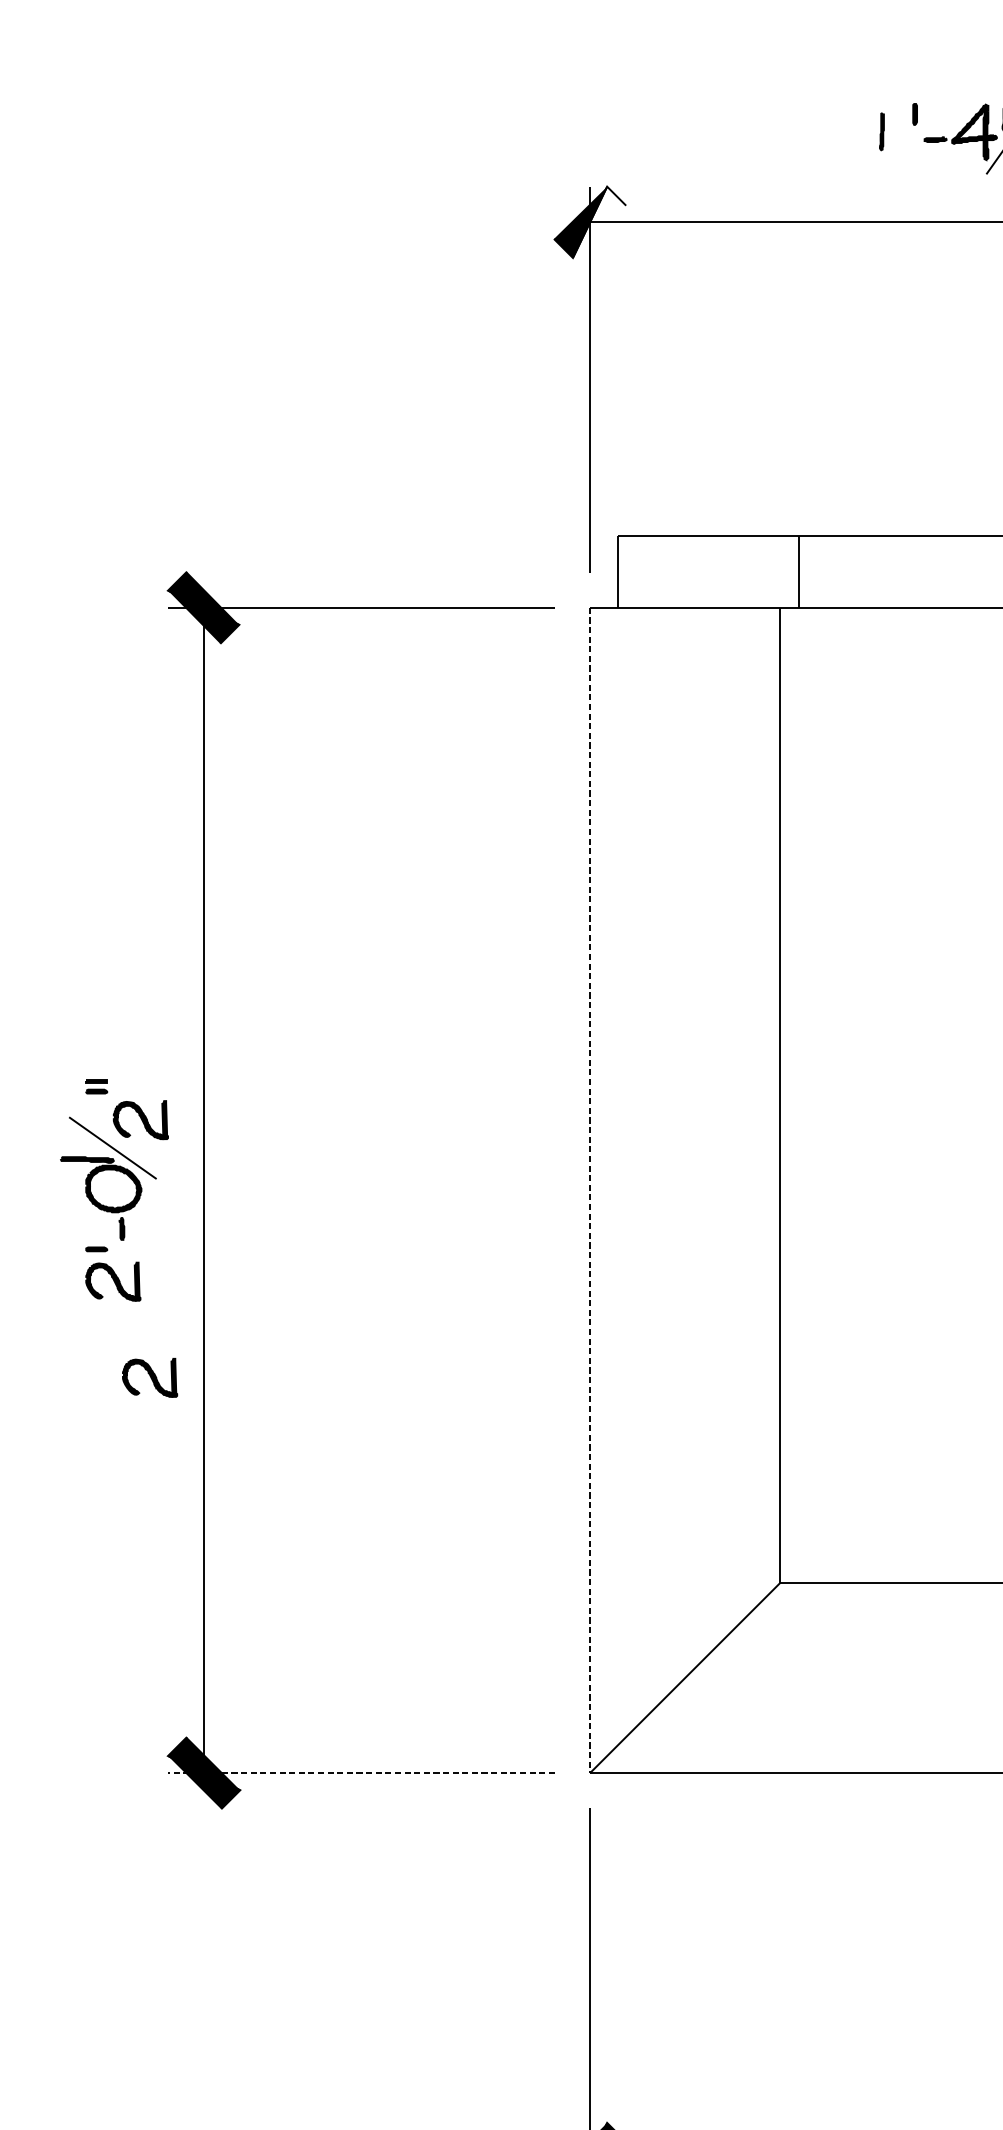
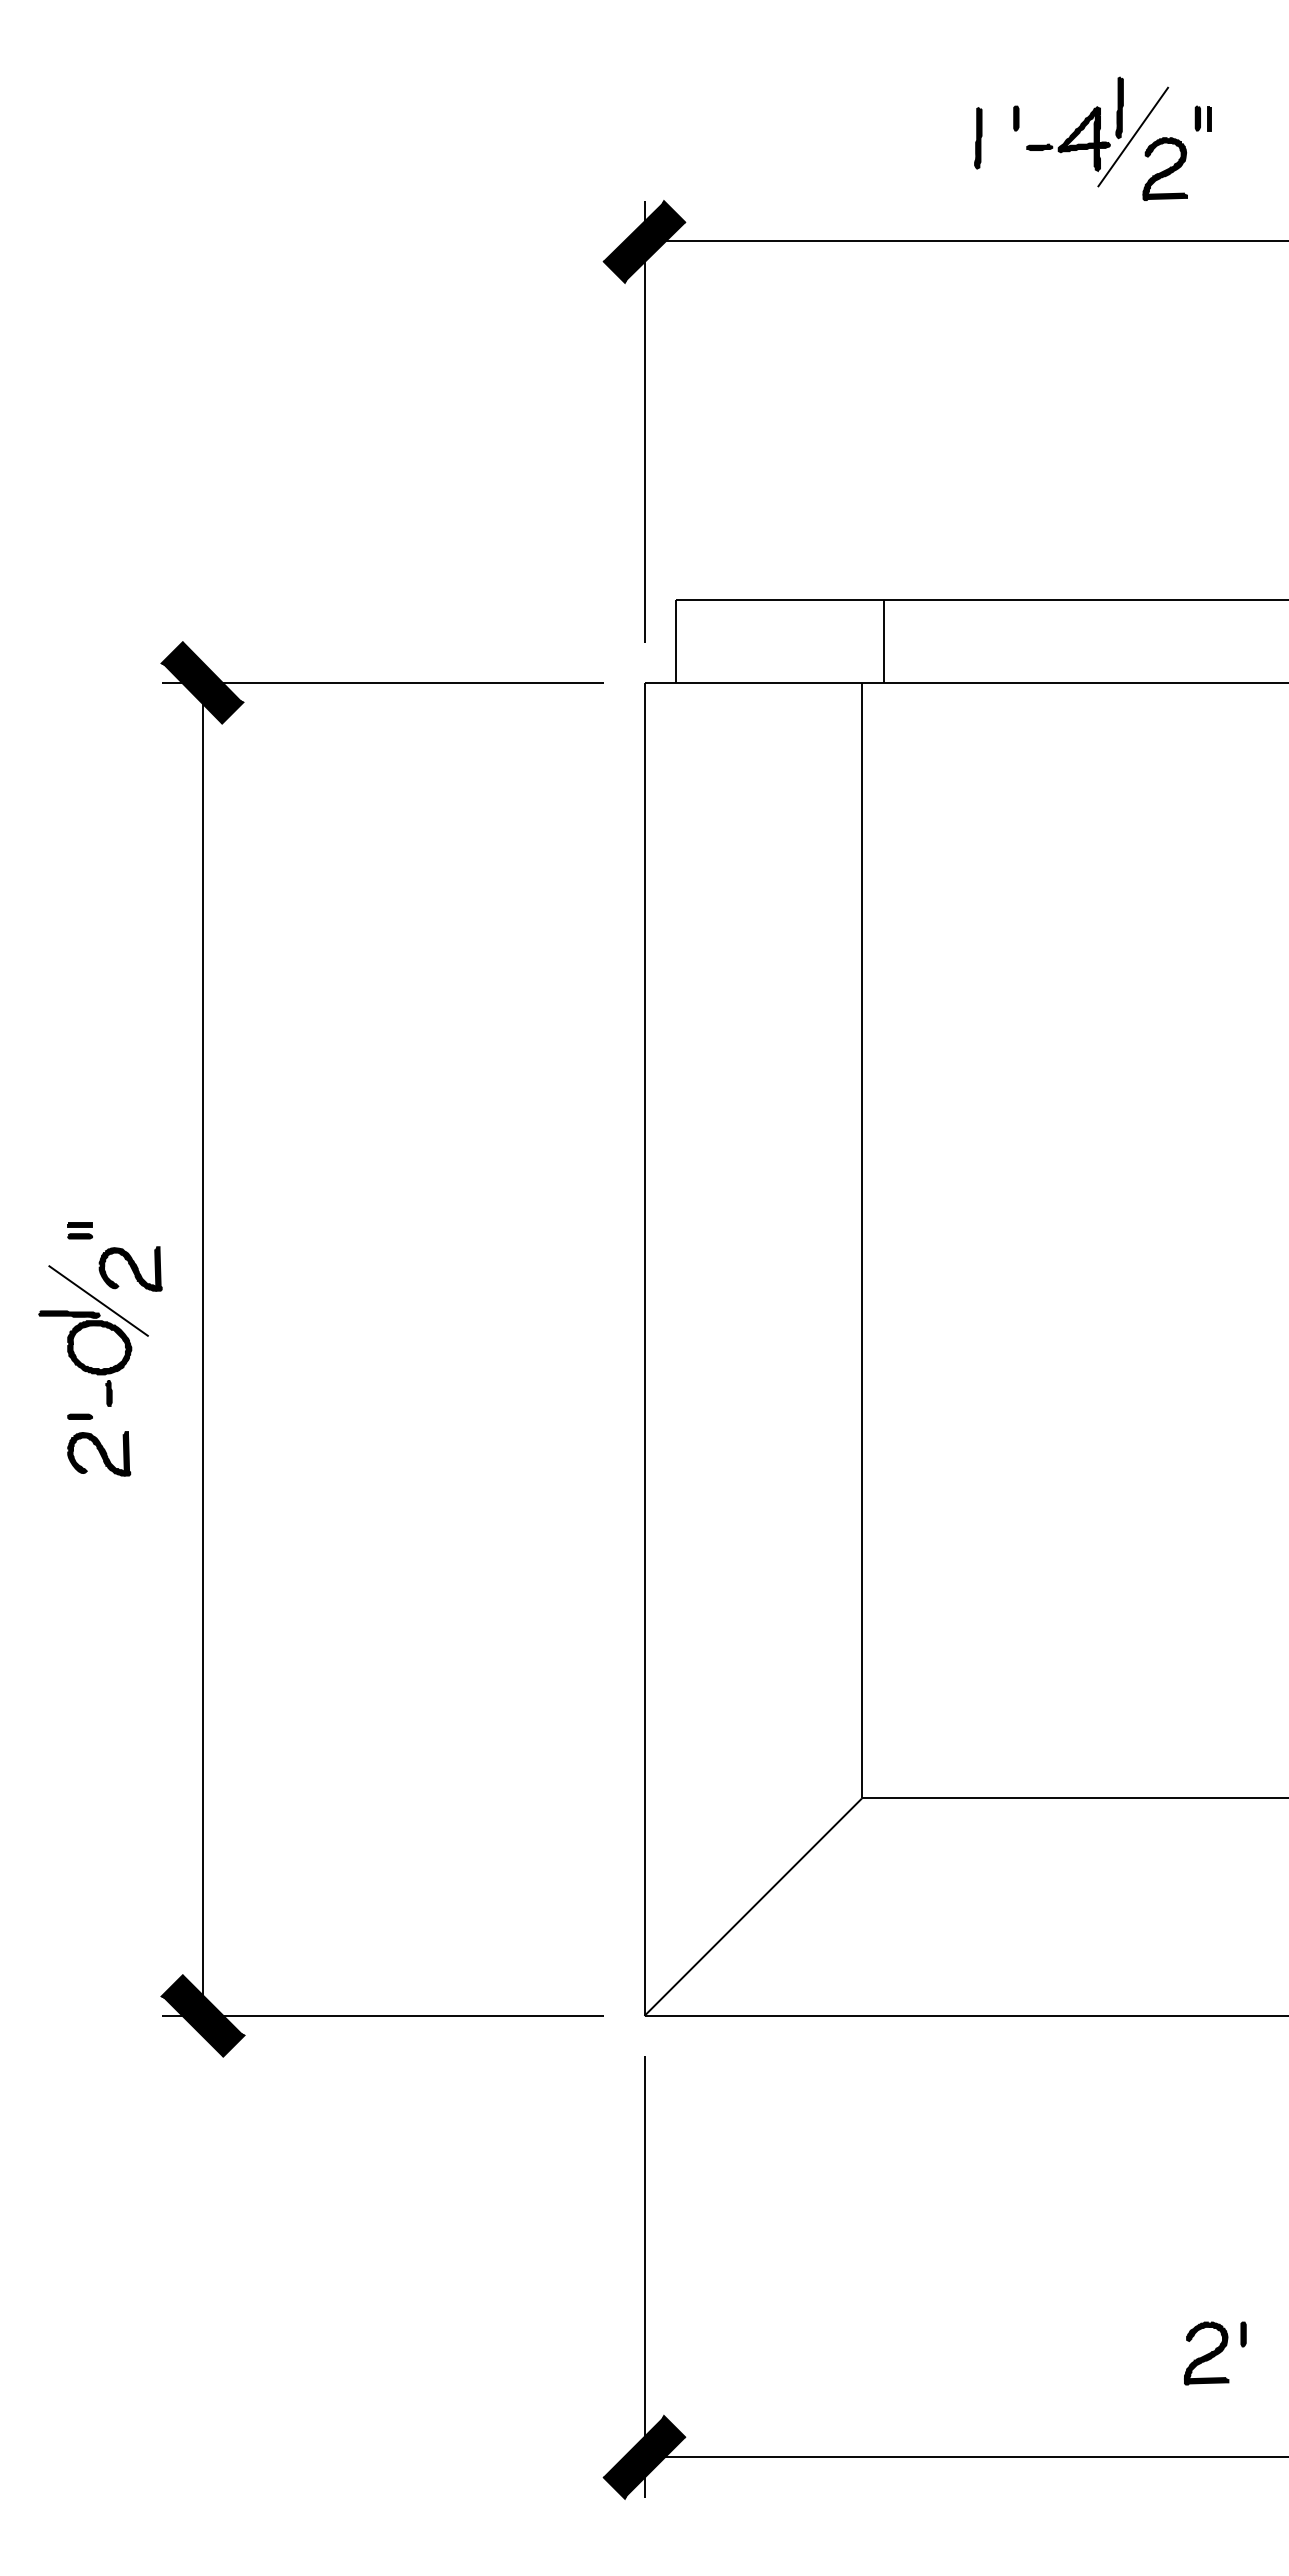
part: (882, 131) -> (978, 138), size x1.43
fill: (598, 221) -> (654, 241), added
line: (590, 1190) -> (644, 1349), dashed -> solid
part: (150, 1377) -> (141, 1563), removed
line: (361, 1772) -> (382, 2015), dashed -> solid

